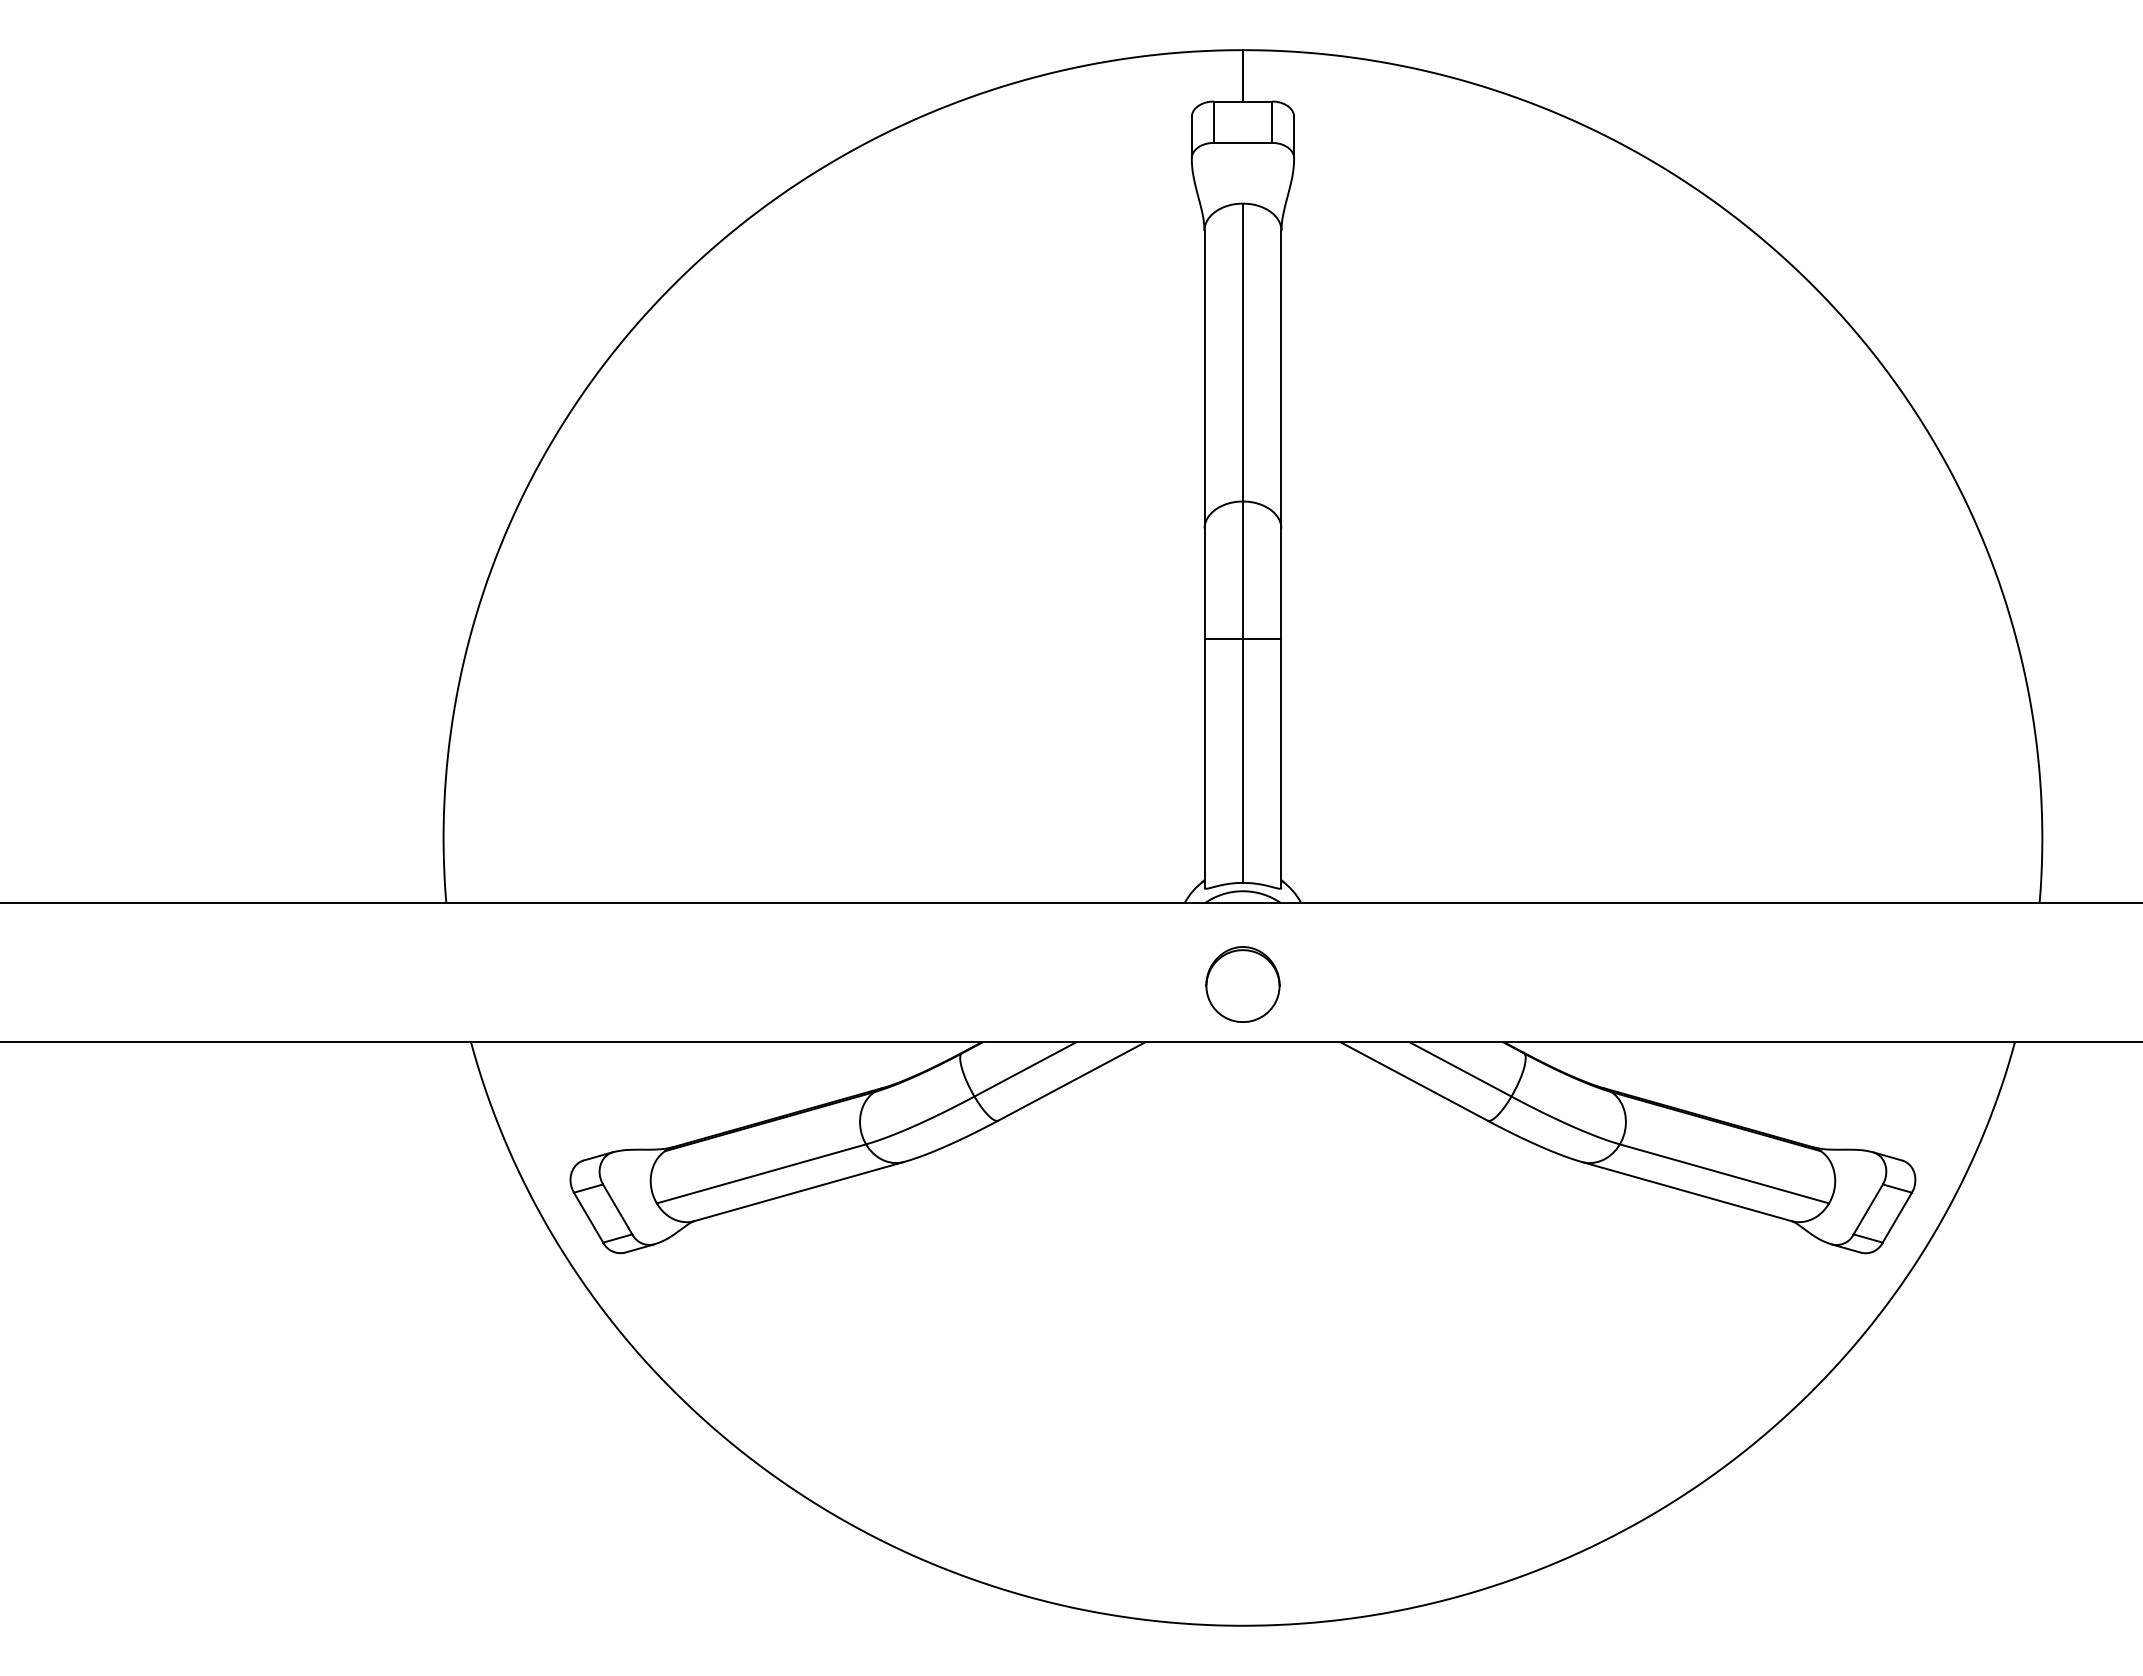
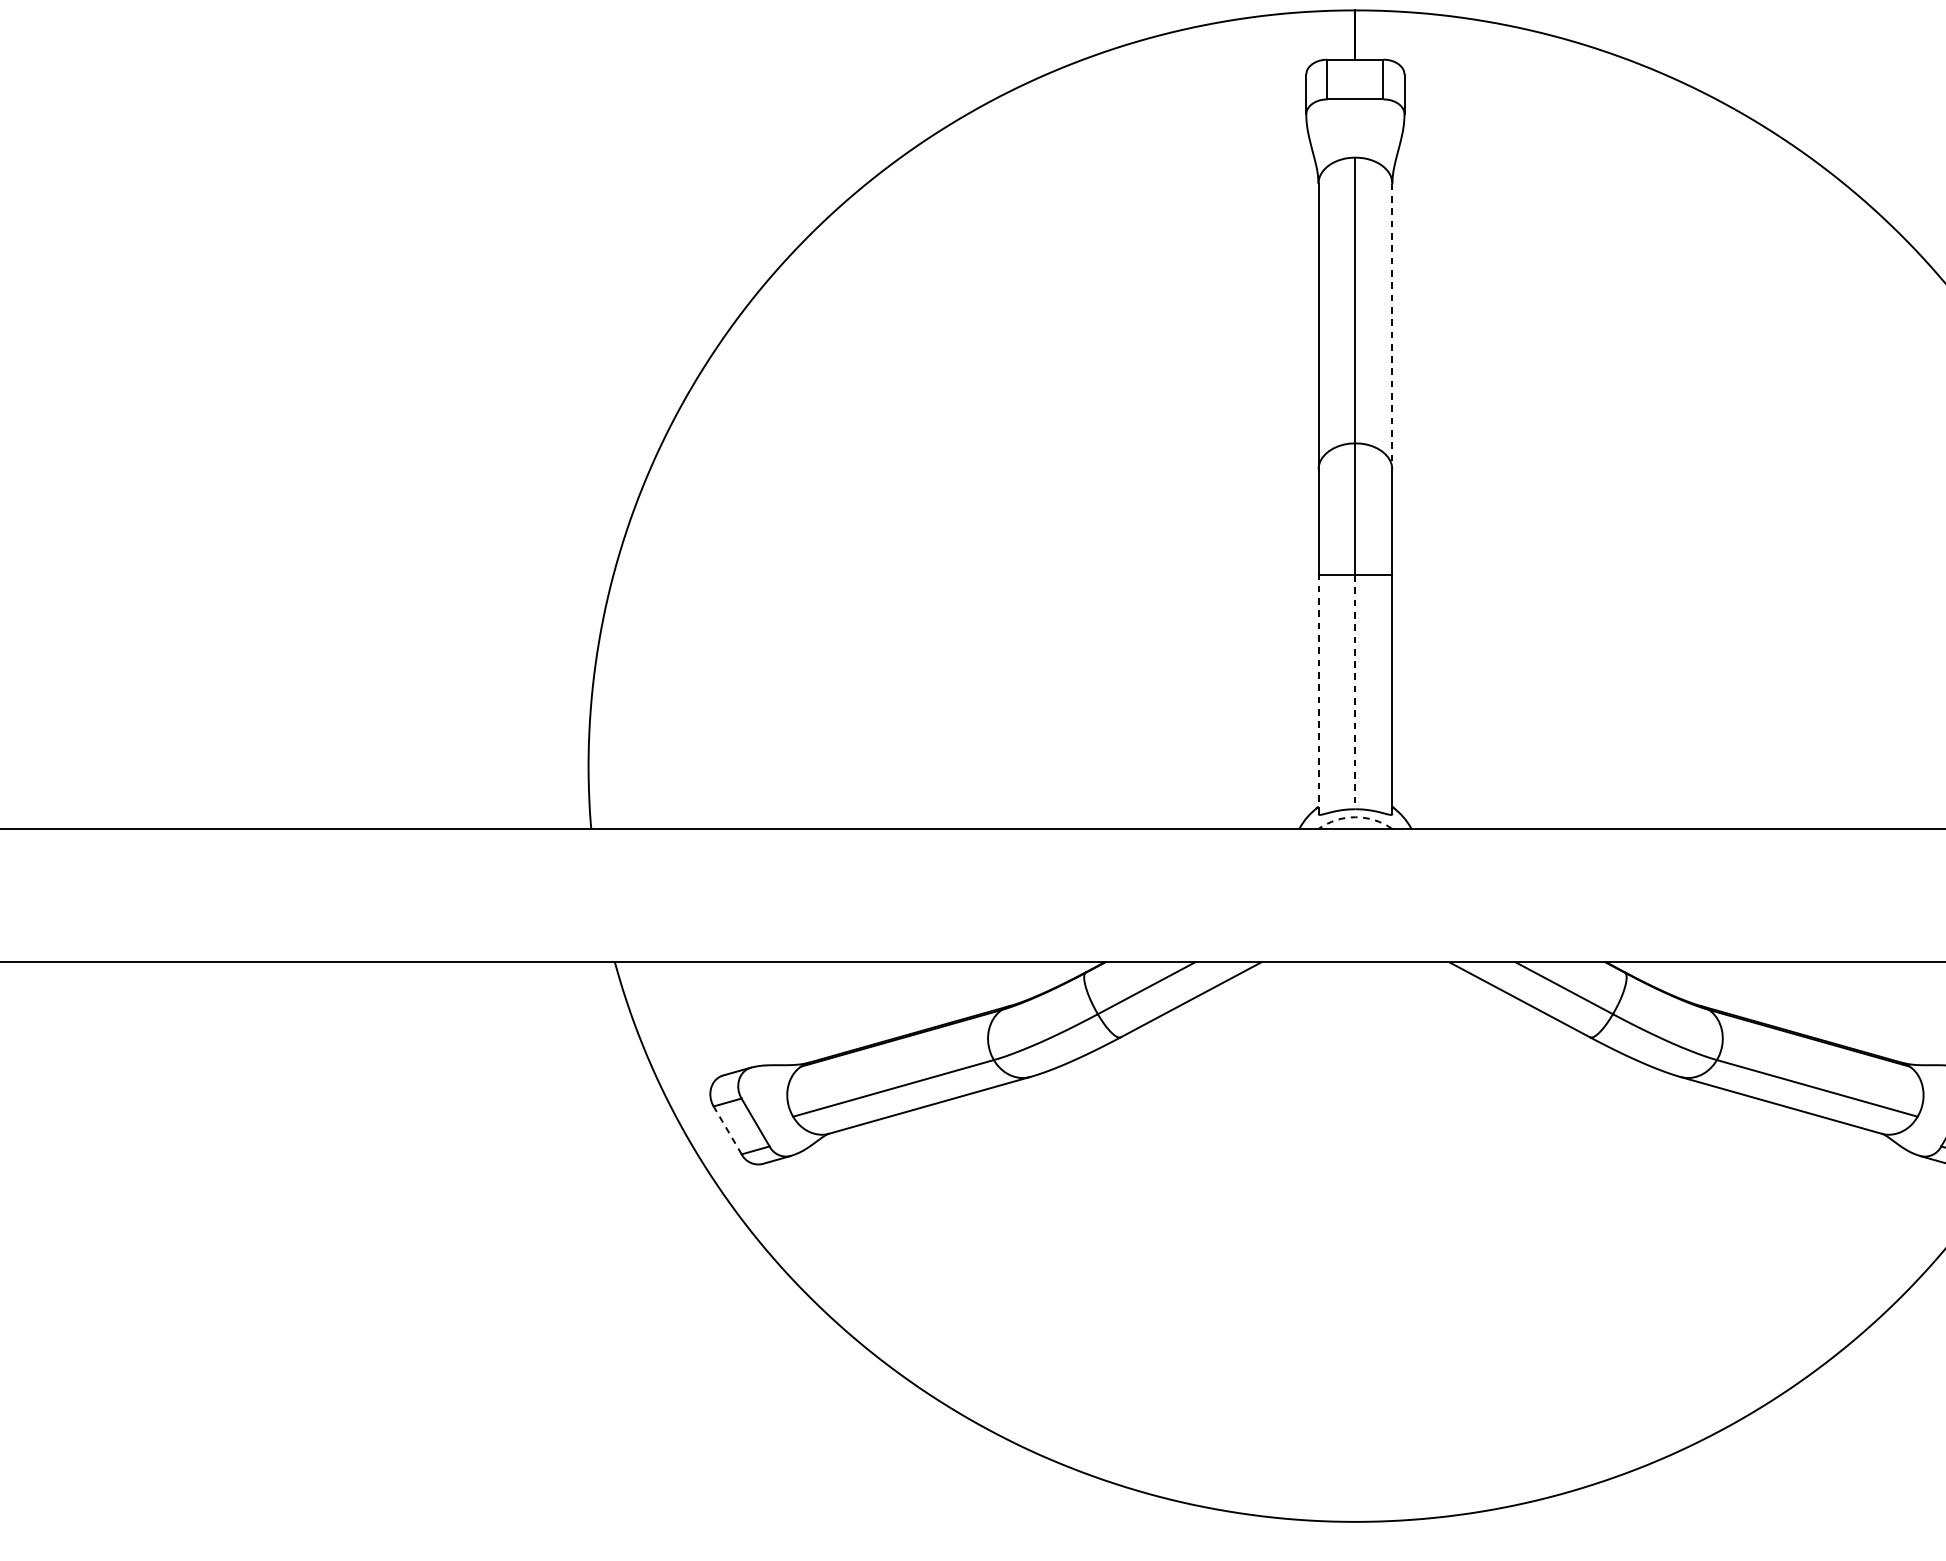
line: (1281, 379) -> (1392, 326), solid -> dashed
line: (1242, 761) -> (1354, 692), solid -> dashed
line: (1204, 763) -> (1318, 694), solid -> dashed
arc: (1242, 891) -> (1354, 817), solid -> dashed
part: (1242, 984) -> (1354, 906), removed
line: (588, 1217) -> (727, 1130), solid -> dashed

